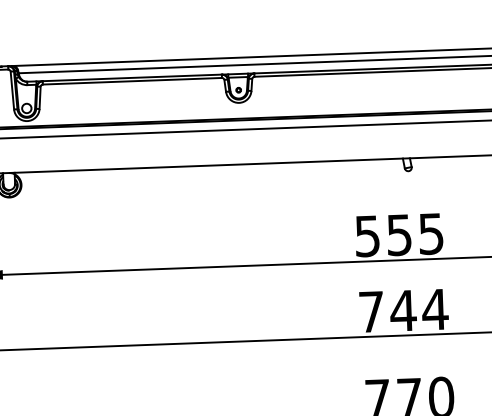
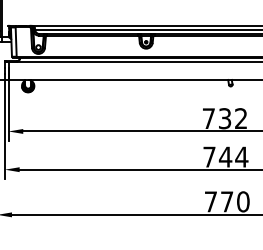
text: (398, 234) -> (224, 118), 555 -> 732

